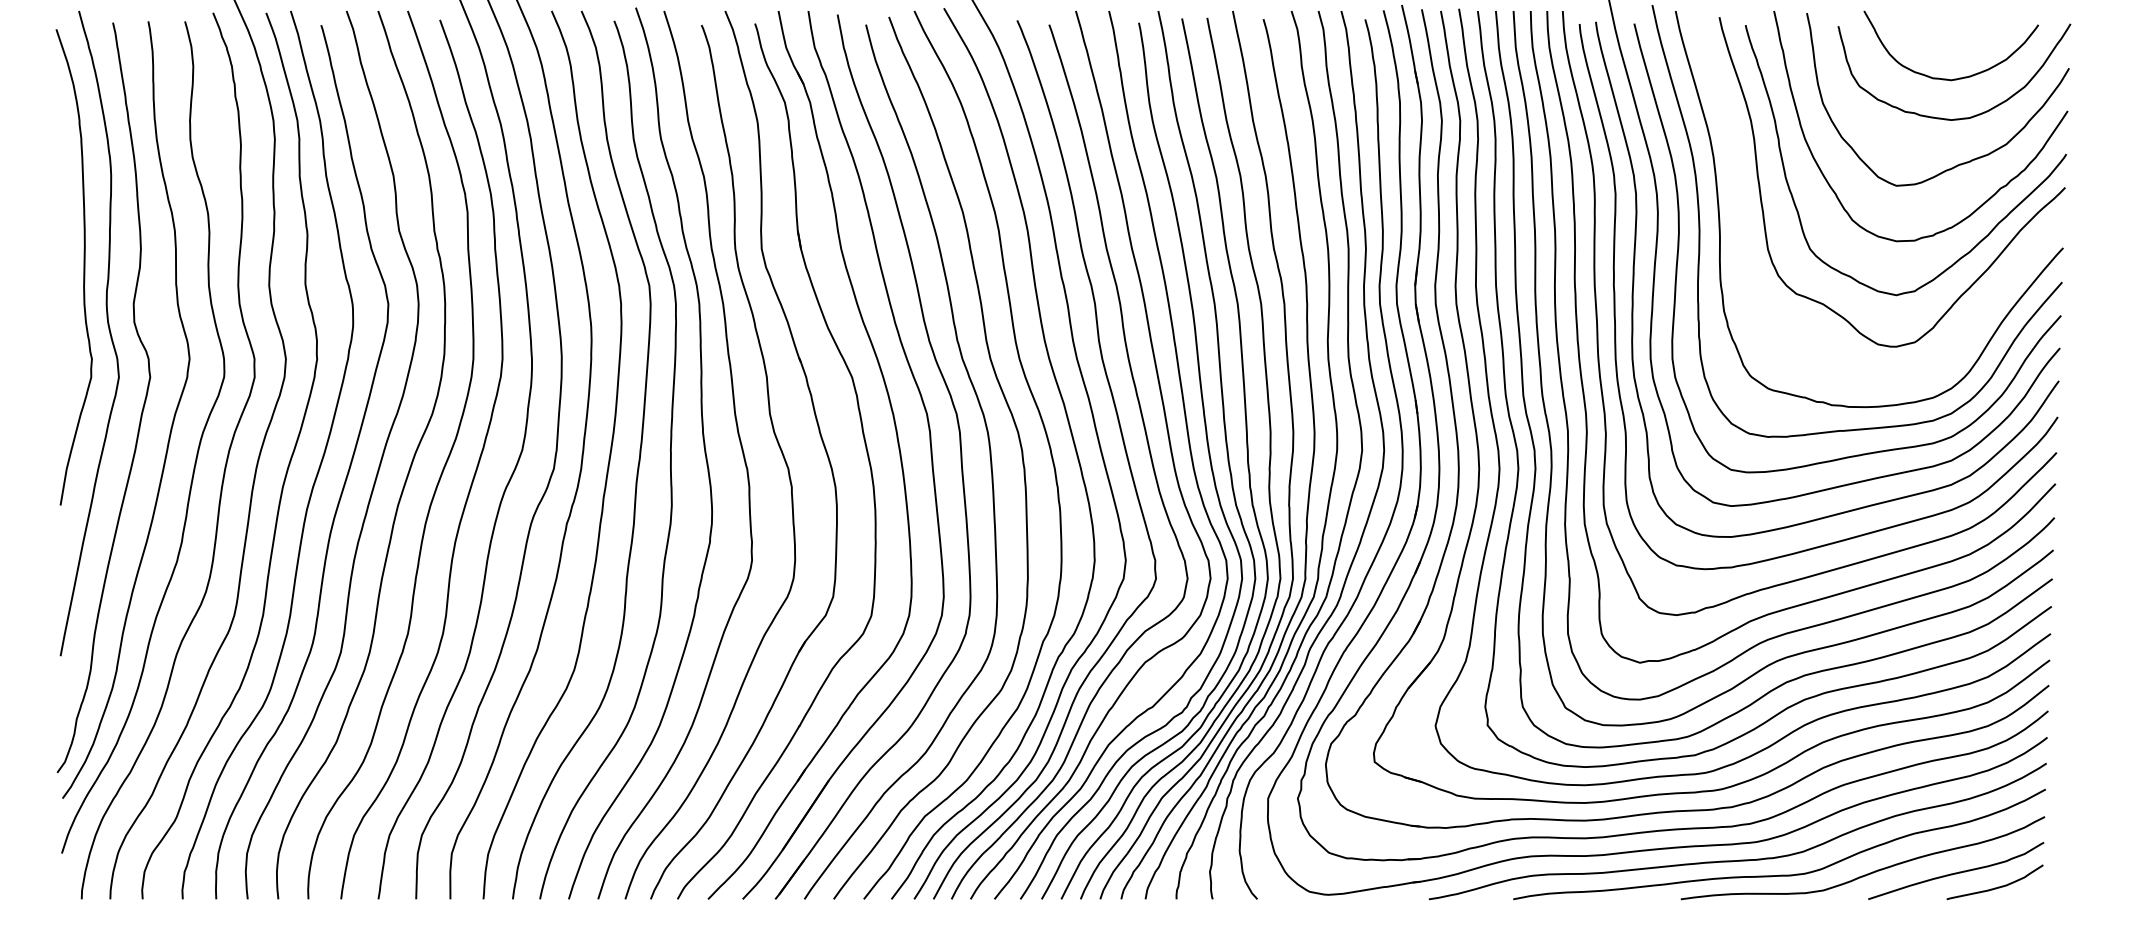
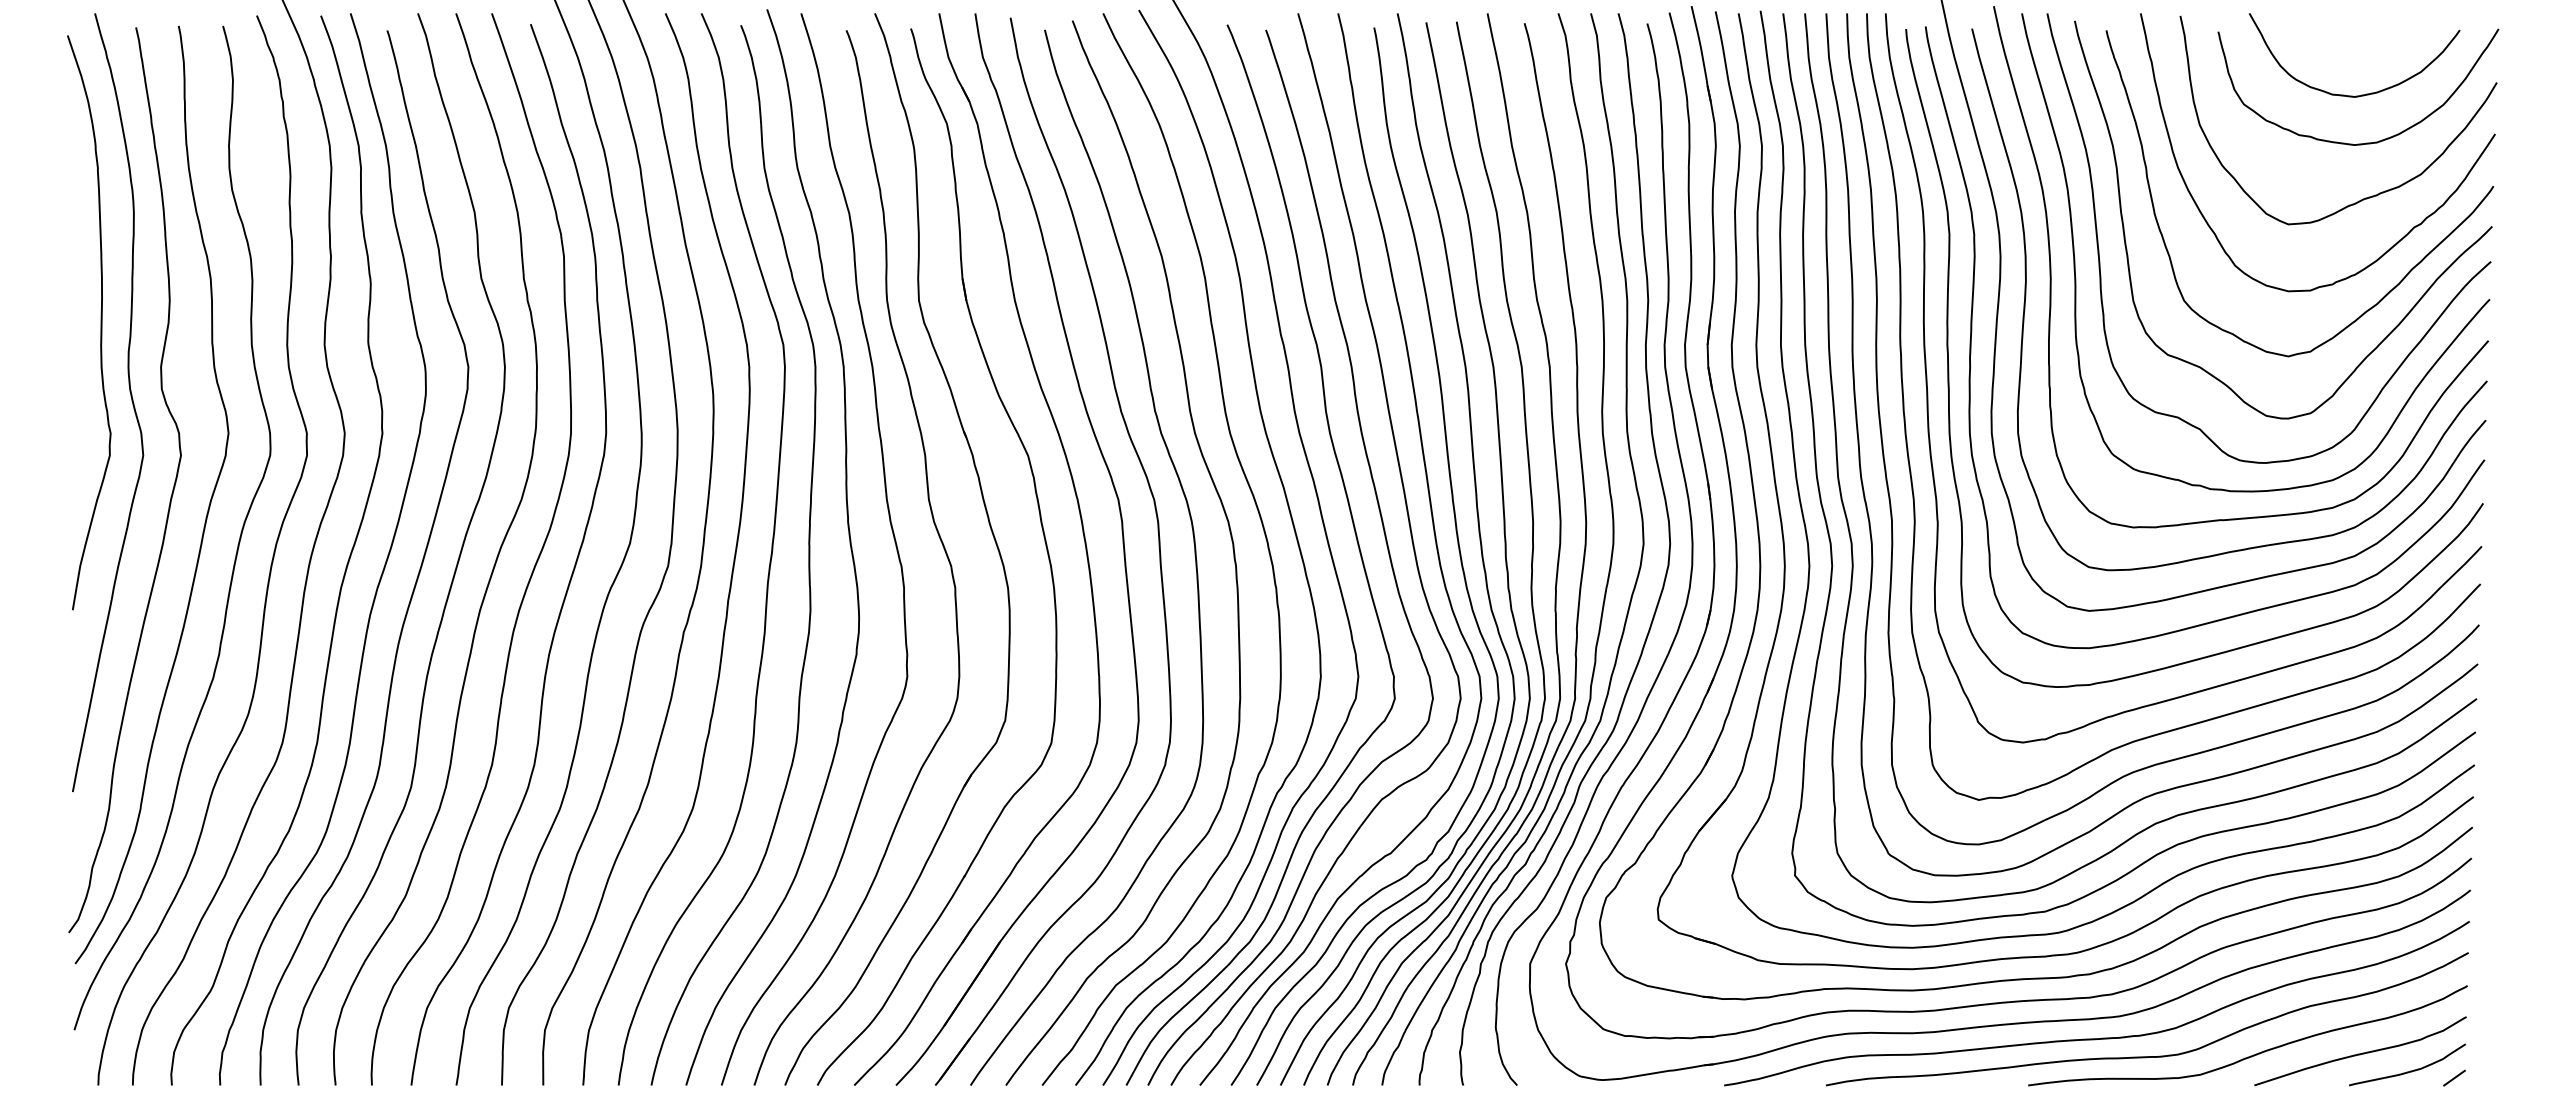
curve: (1739, 206) -> (2099, 249), added
line: (2034, 892) -> (2454, 1077), added

